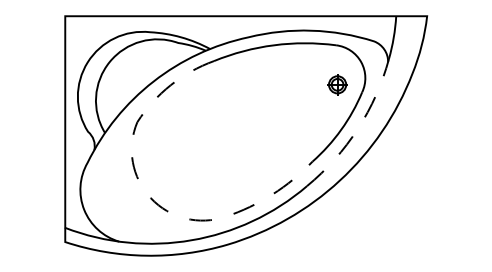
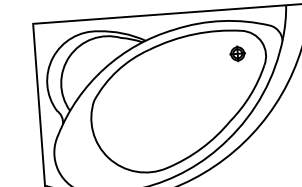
part: (337, 84) -> (237, 53), moved
line: (357, 128) -> (262, 93), dashed -> solid
line: (151, 198) -> (109, 158), dashed -> solid

